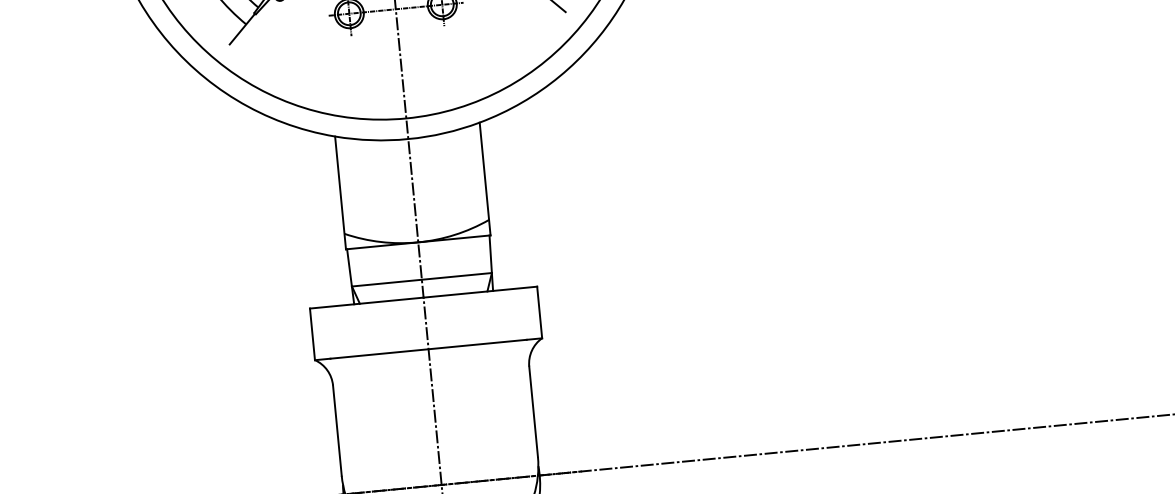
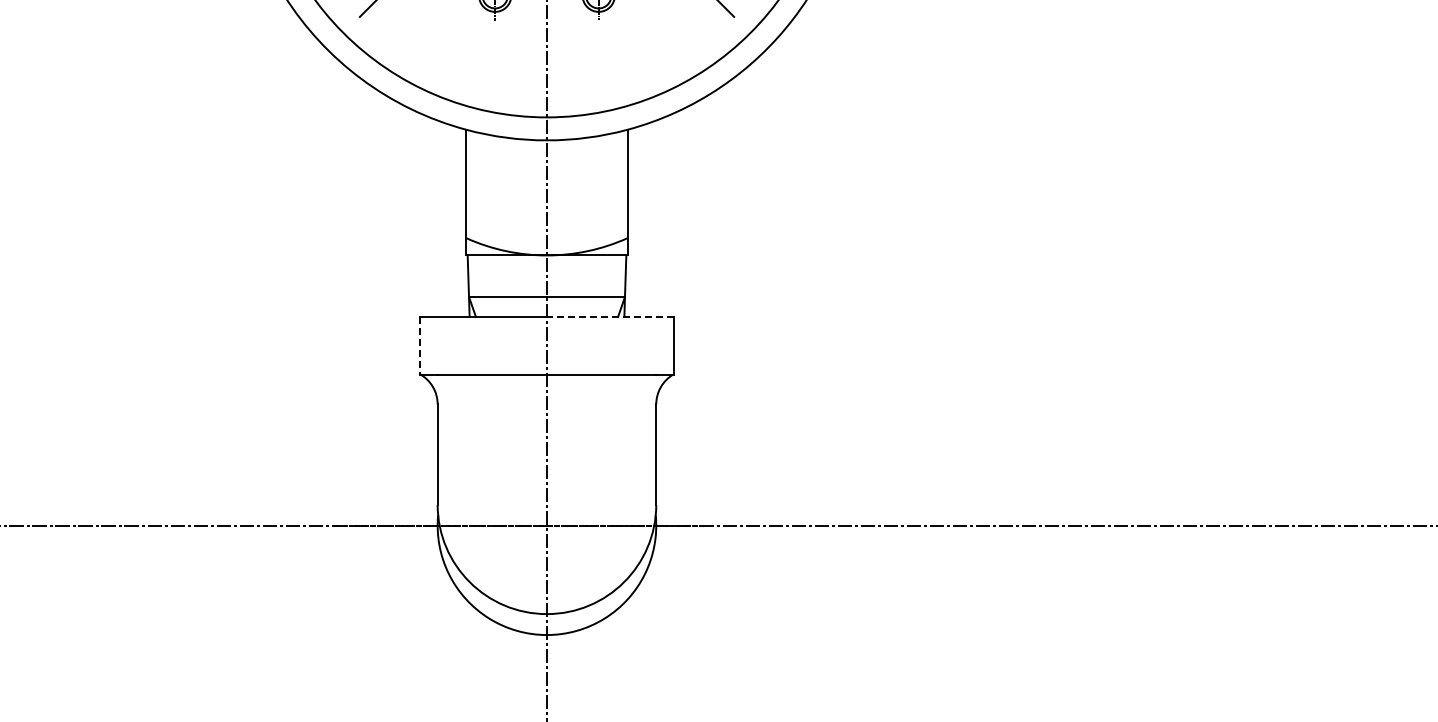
line: (479, 292) -> (609, 317), solid -> dashed
line: (312, 334) -> (420, 345), solid -> dashed

